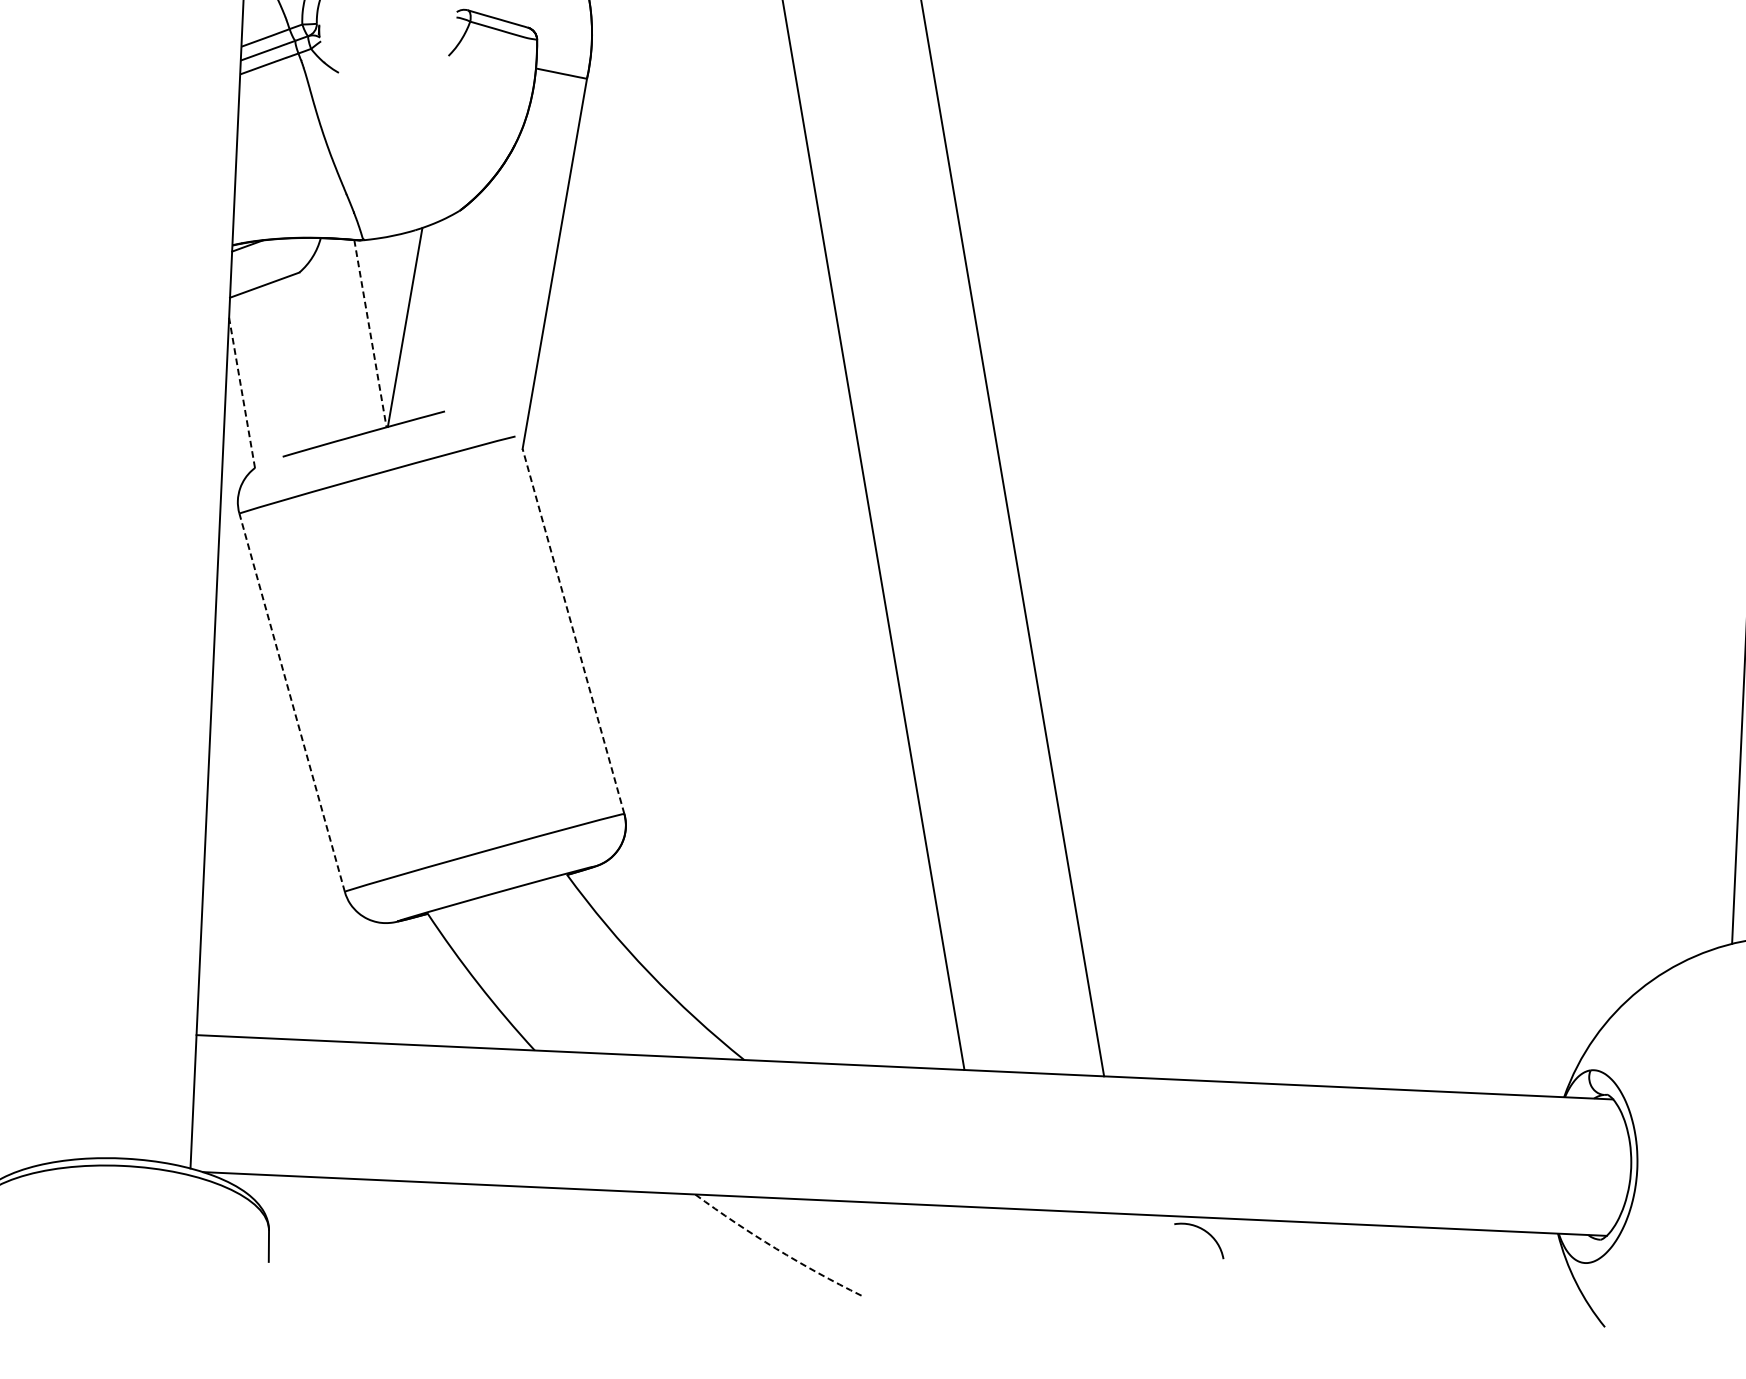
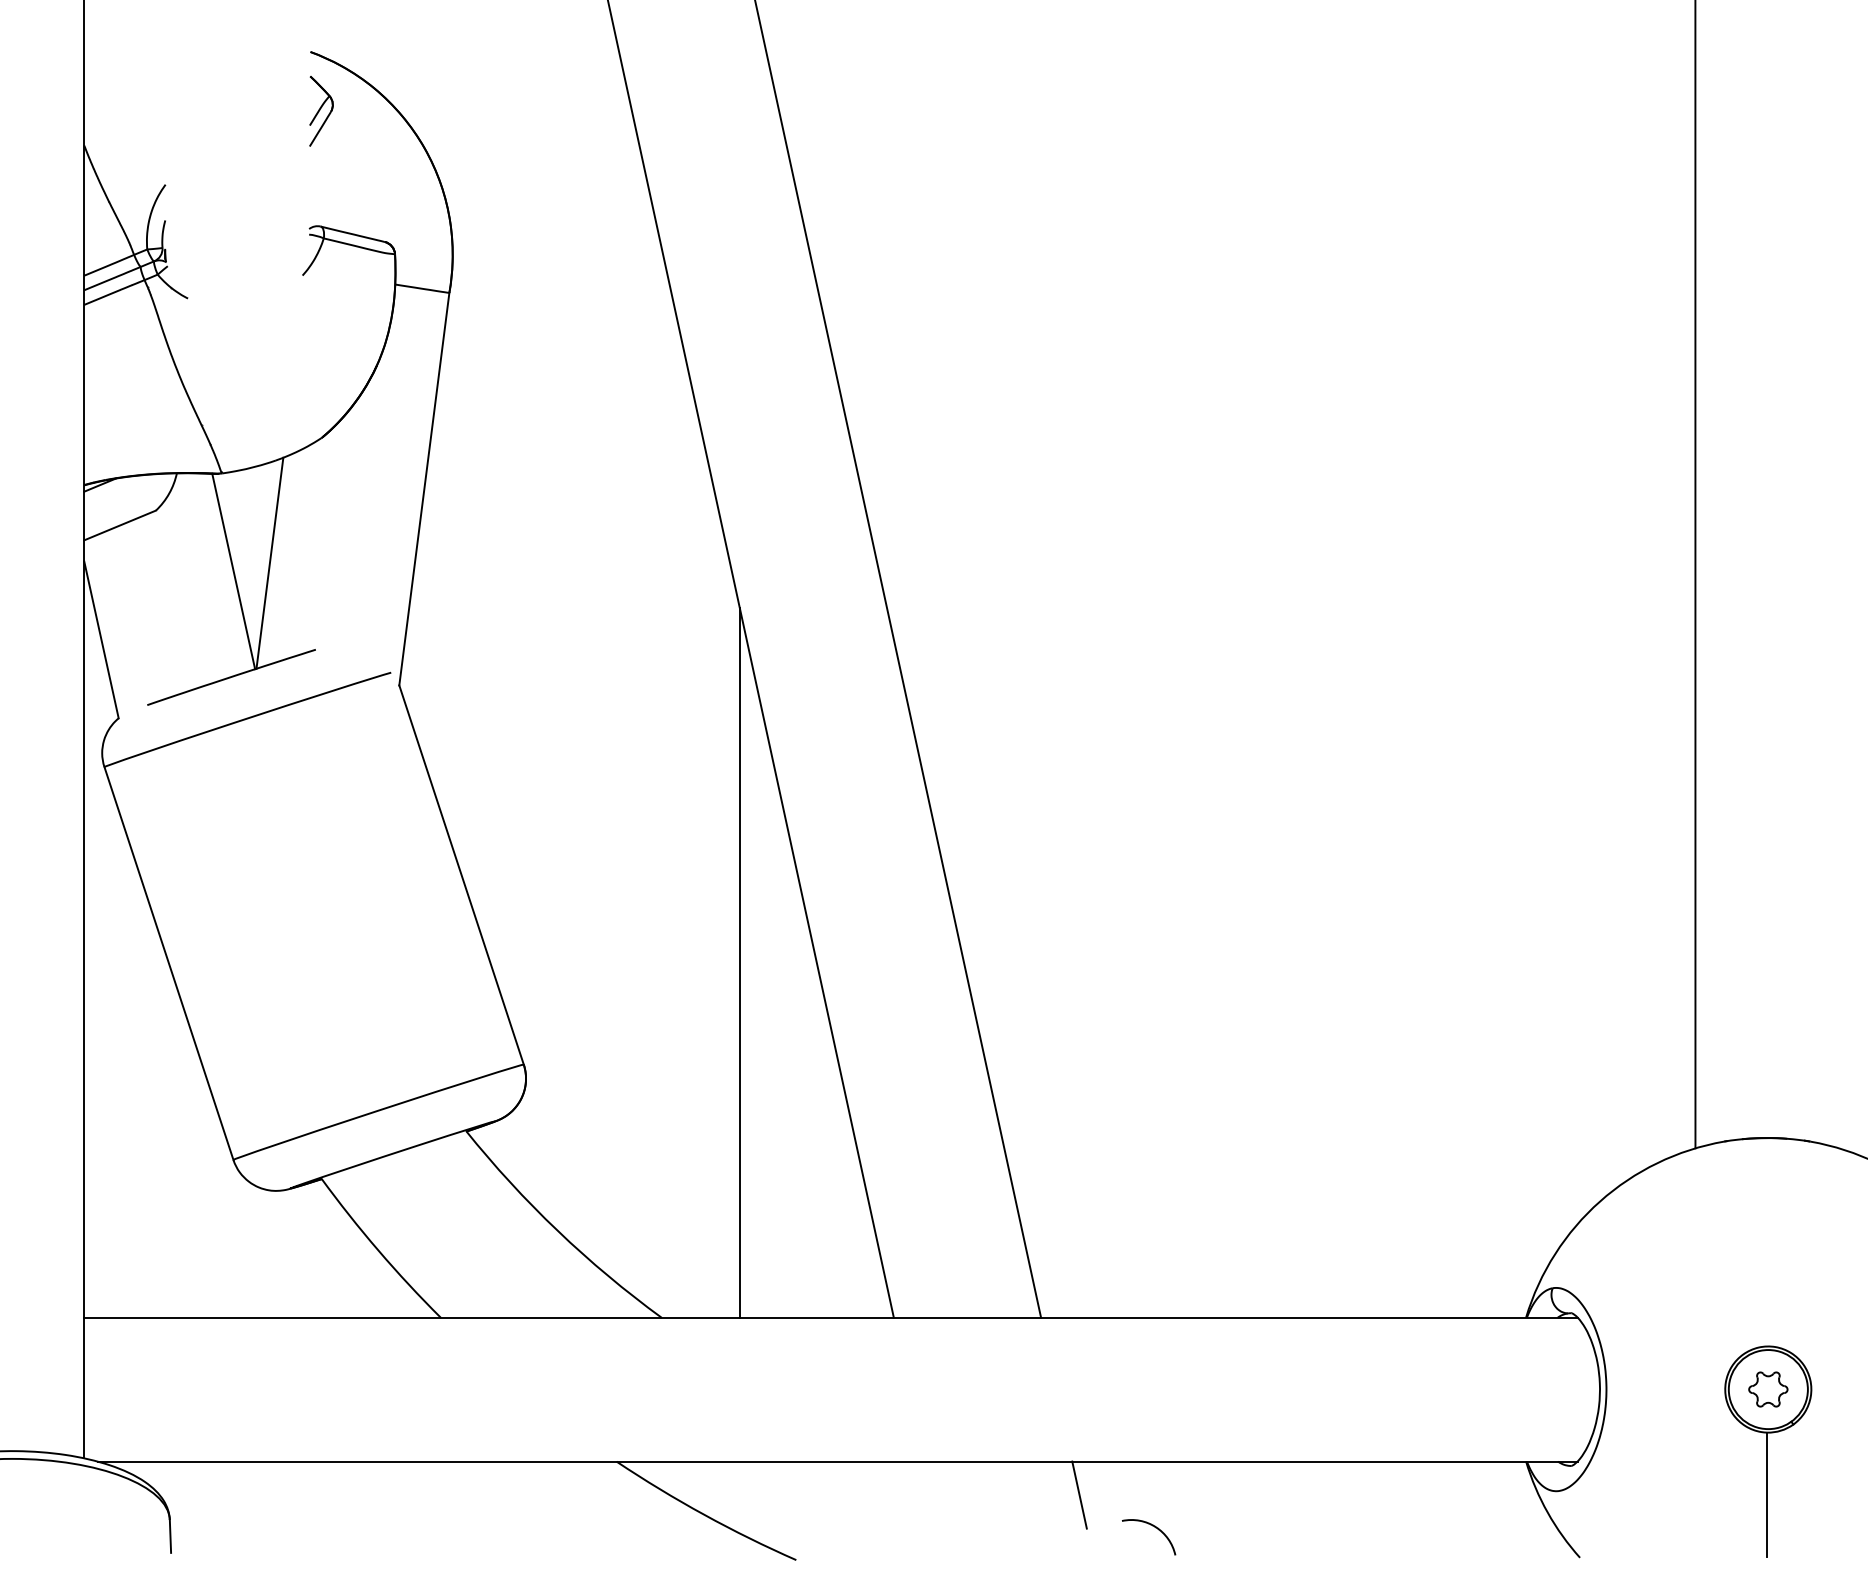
line: (370, 333) -> (233, 571), dashed -> solid
line: (242, 392) -> (101, 639), dashed -> solid
line: (573, 631) -> (461, 875), dashed -> solid
line: (291, 702) -> (168, 963), dashed -> solid
line: (833, 726) -> (739, 962), added
arc: (1205, 1232) -> (1155, 1528), moved
line: (1132, 1245) -> (1079, 1494), added
arc: (776, 1248) -> (704, 1514), dashed -> solid

